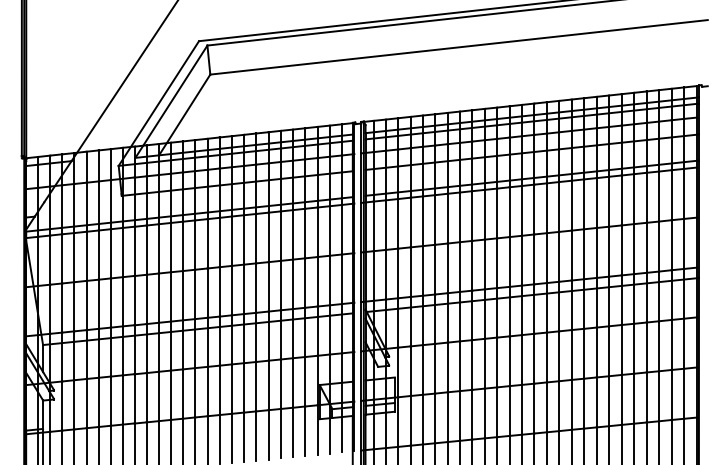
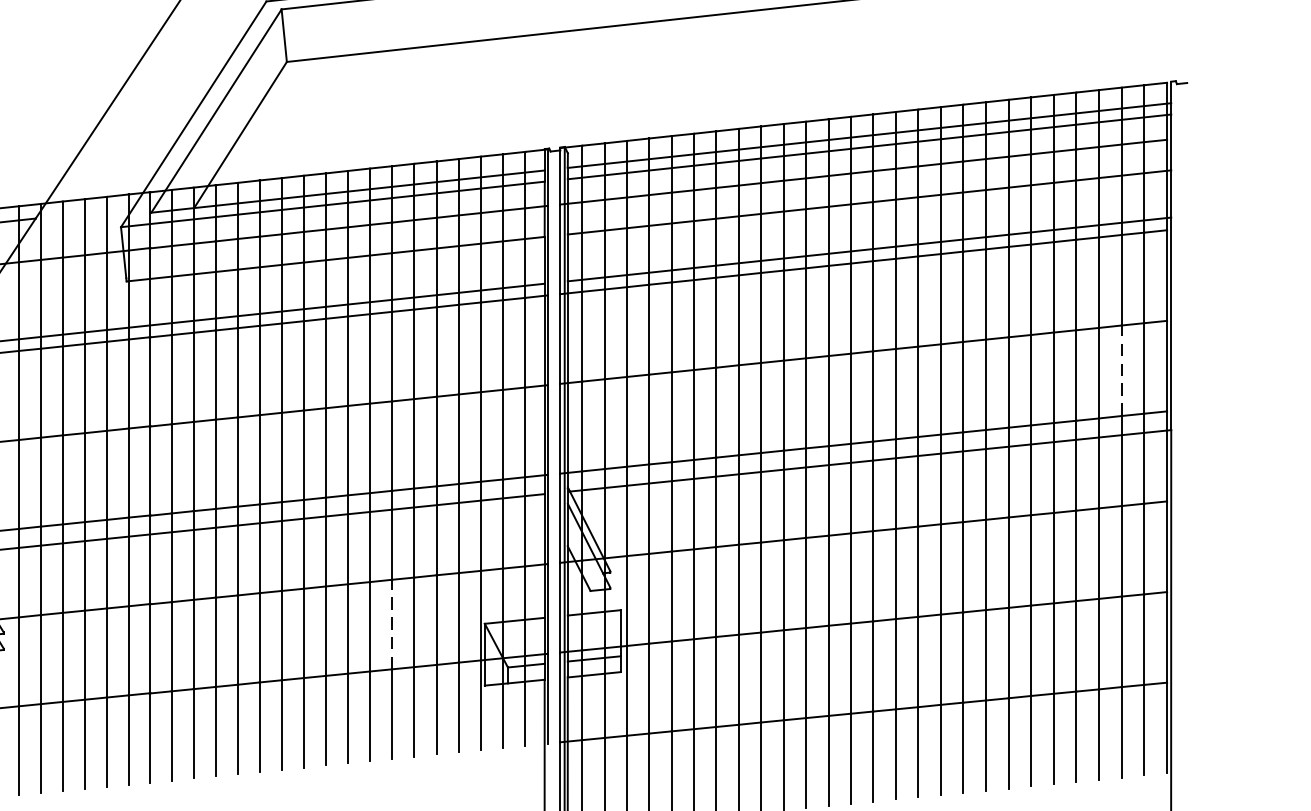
line: (671, 244) -> (1121, 369), solid -> dashed
line: (268, 385) -> (392, 624), solid -> dashed

